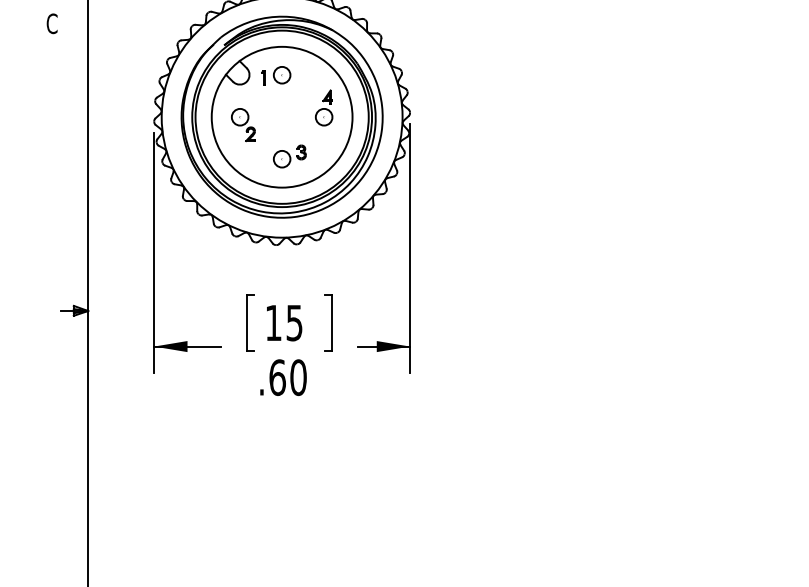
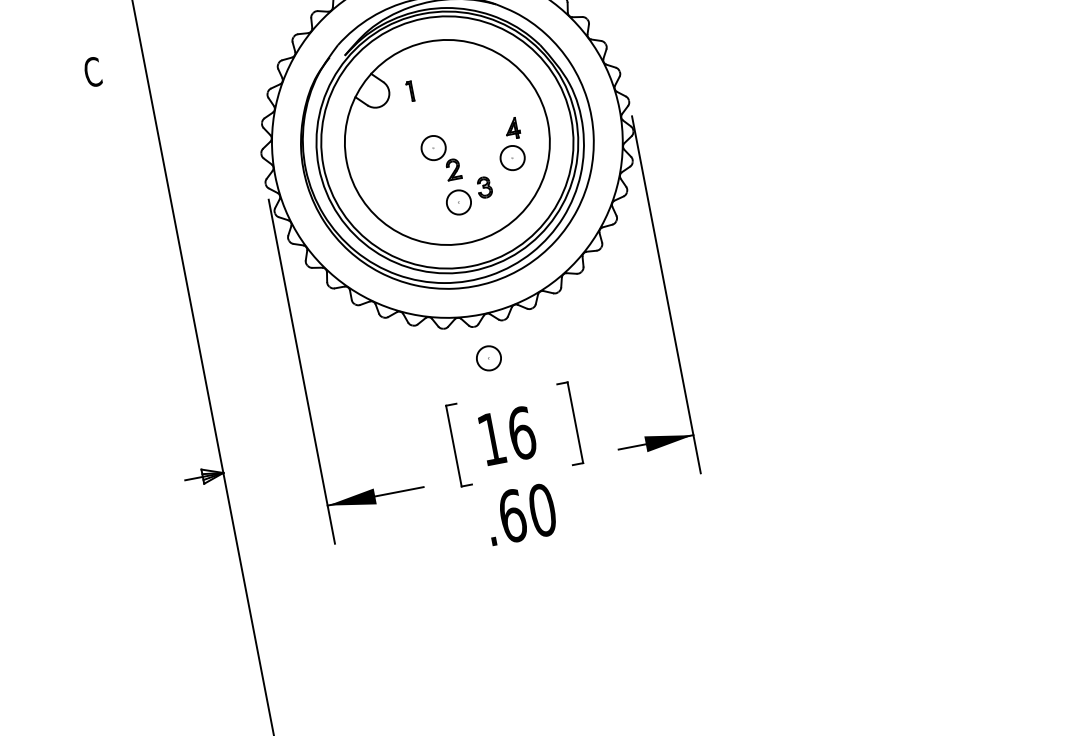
part: (282, 75) -> (489, 358), moved
part: (324, 107) -> (510, 144), moved
part: (243, 125) -> (440, 158), moved
text: (294, 322) -> (521, 432), 15 -> 16

